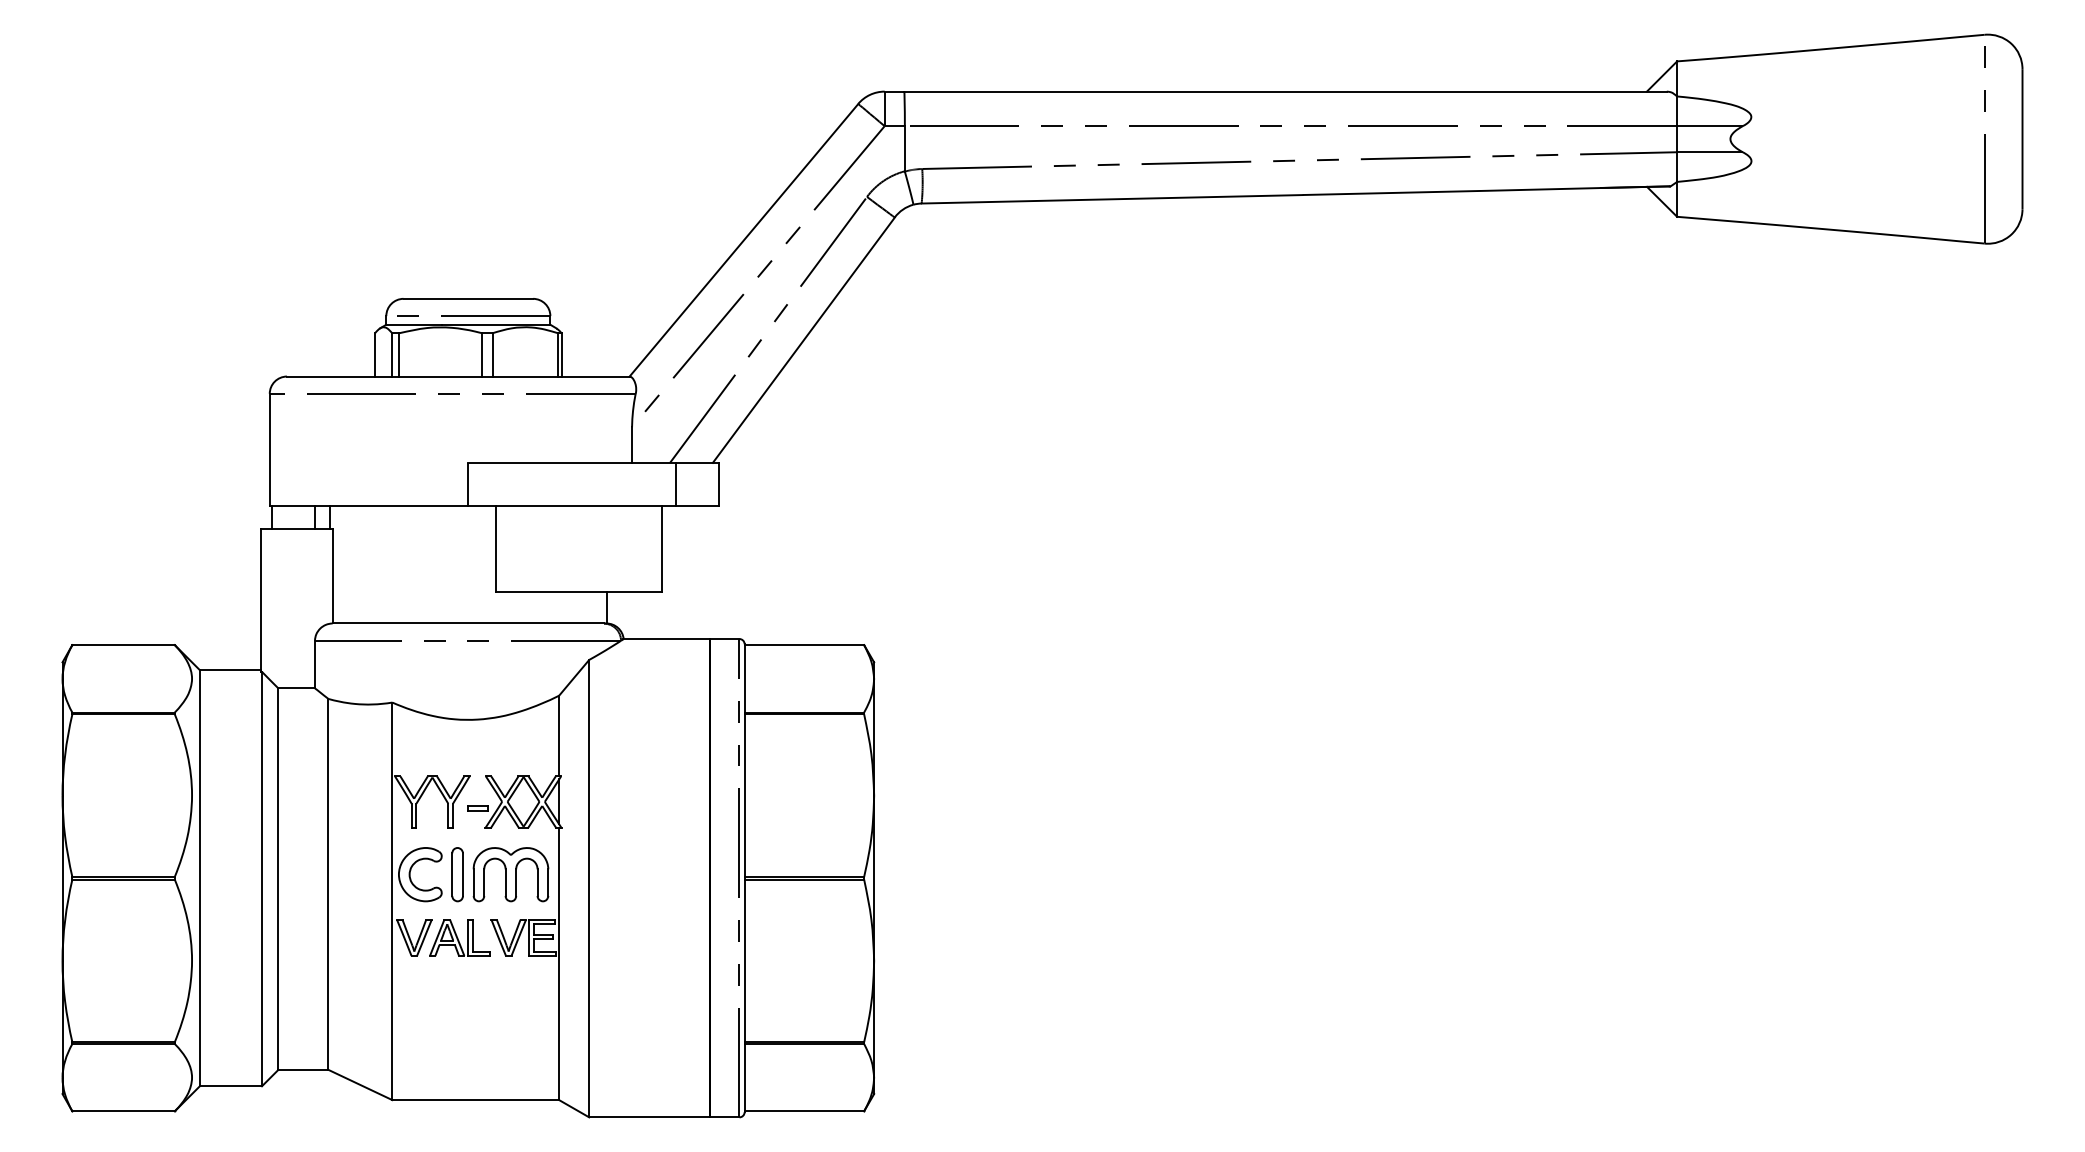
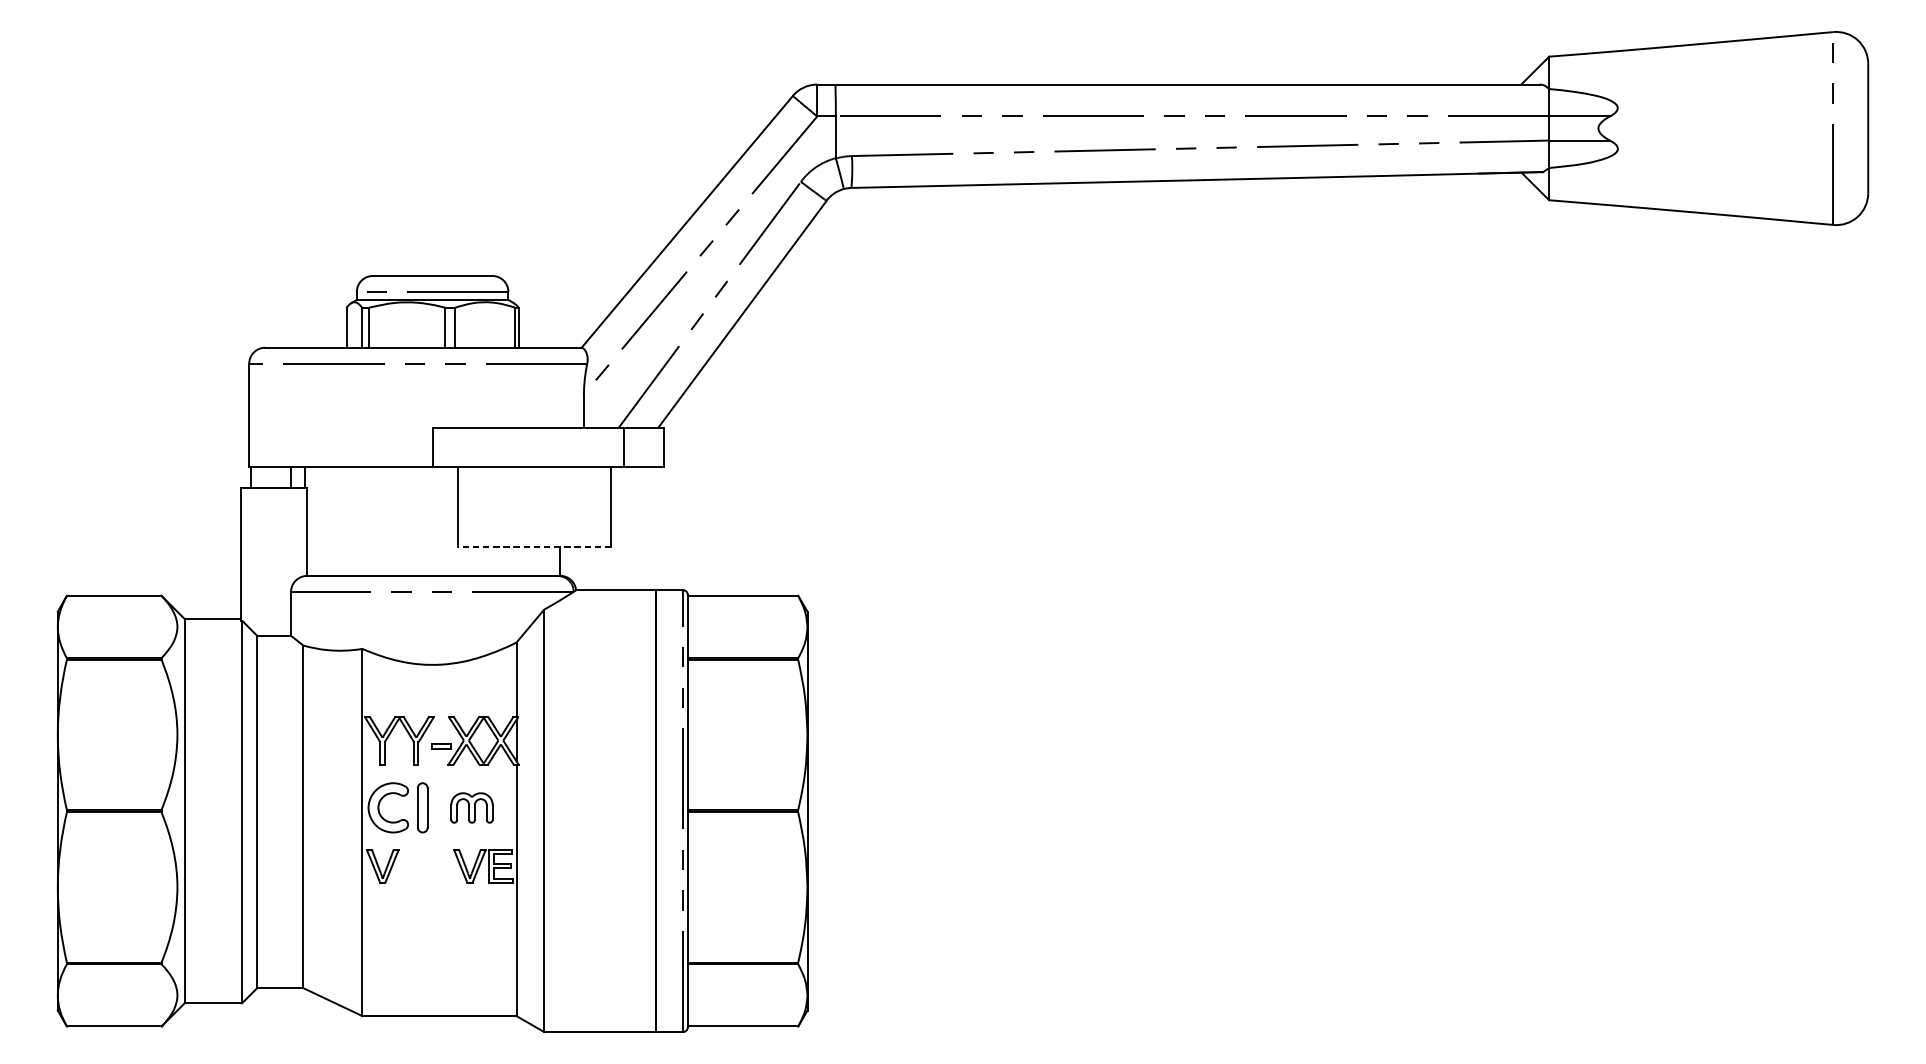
line: (578, 592) -> (534, 547), solid -> dashed
part: (510, 874) -> (471, 807), size x0.6
part: (459, 937) -> (424, 865), removed

